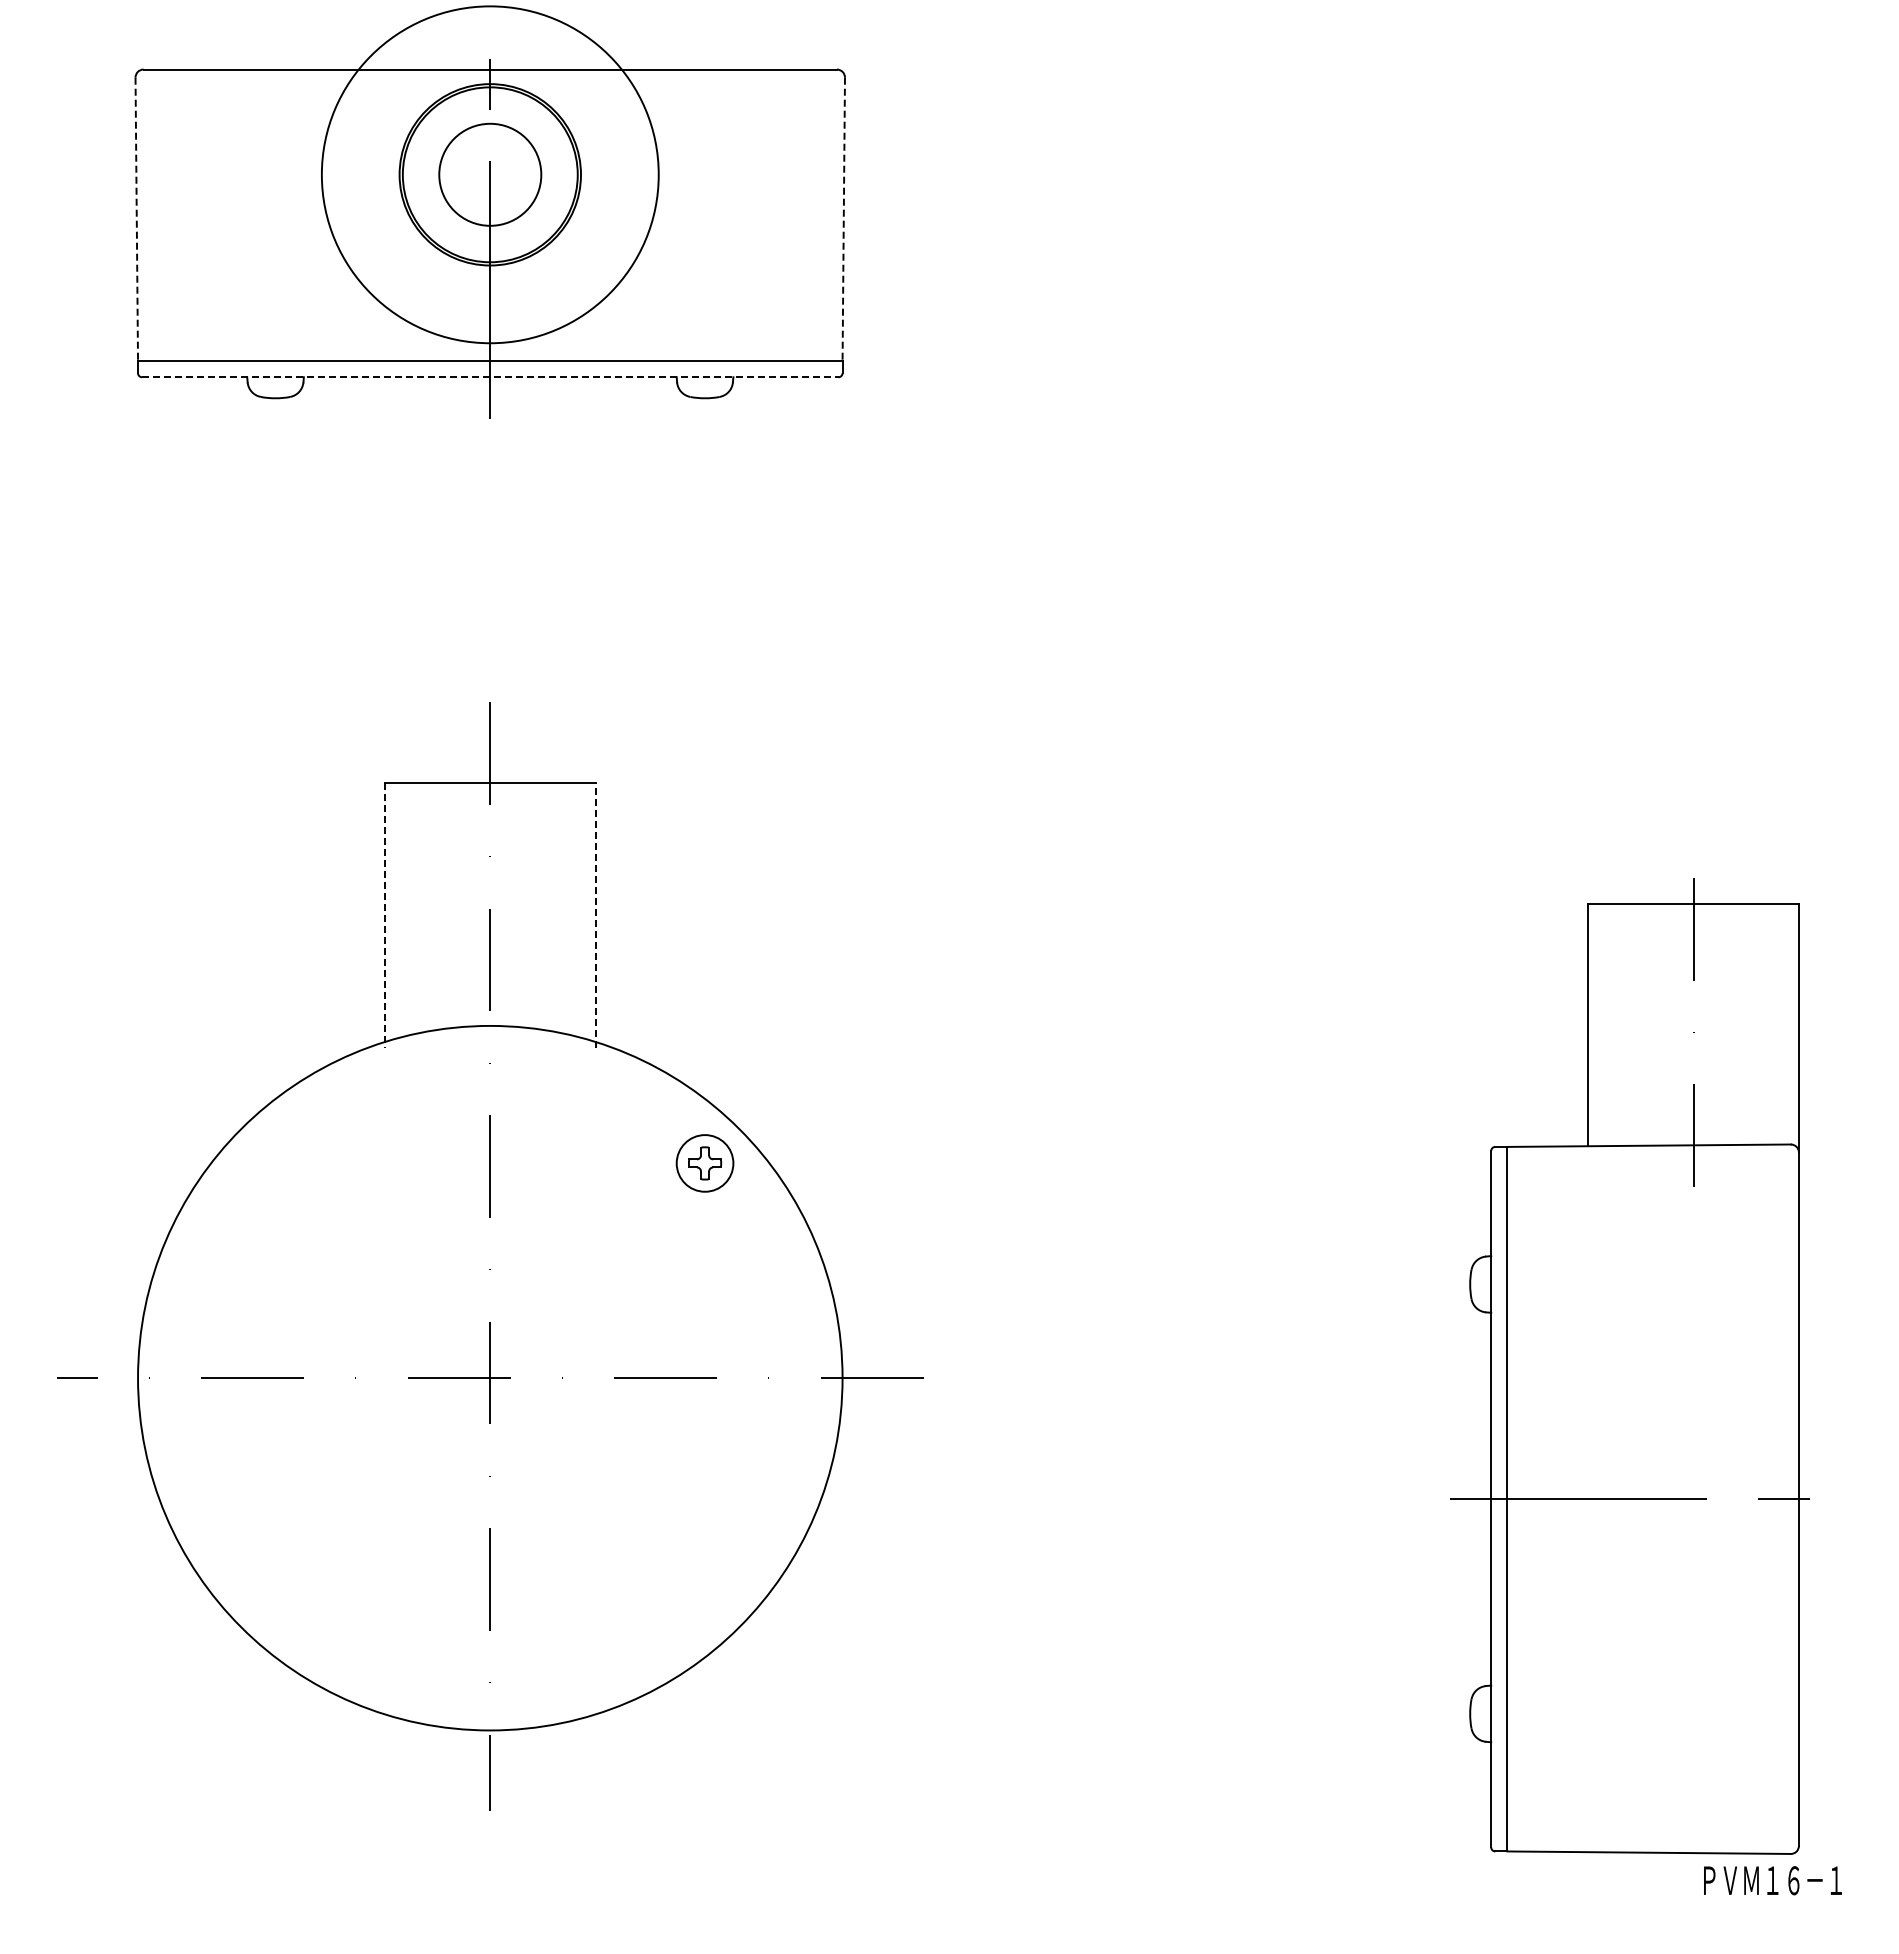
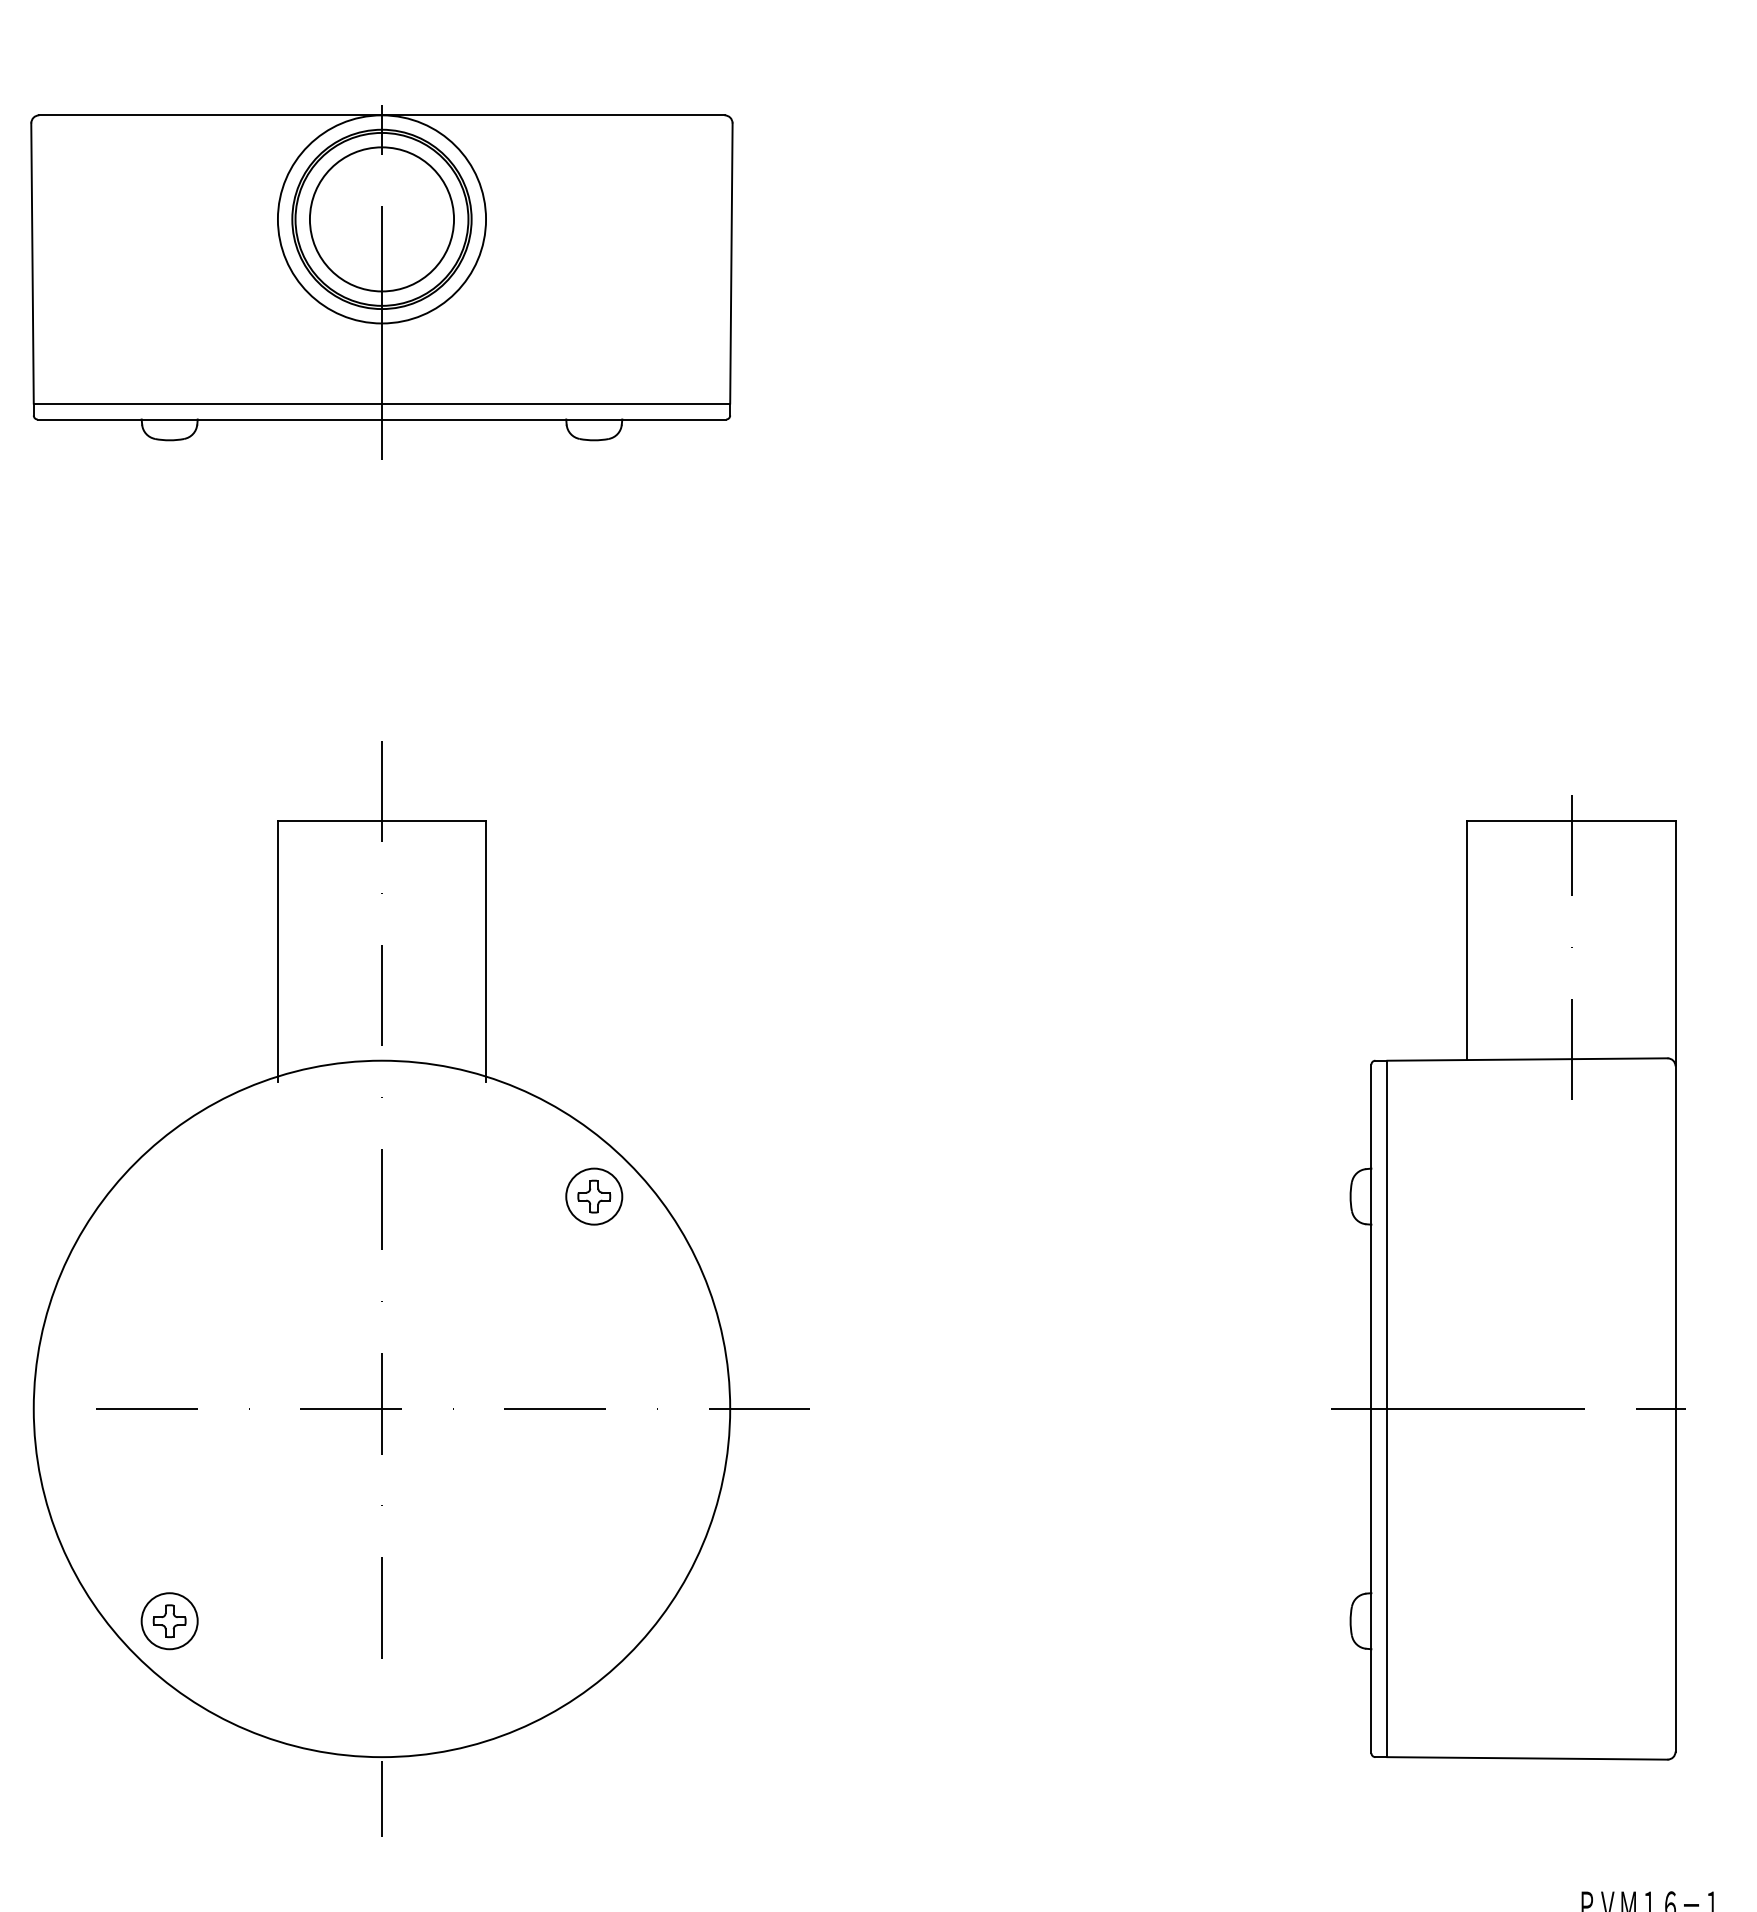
circle: (490, 174) -> (382, 219), size x0.62
circle: (490, 174) -> (382, 219), size x1.43
line: (136, 219) -> (32, 263), dashed -> solid
line: (843, 219) -> (731, 263), dashed -> solid
line: (490, 377) -> (382, 419), dashed -> solid
line: (595, 914) -> (485, 950), dashed -> solid
line: (385, 915) -> (278, 951), dashed -> solid
part: (1629, 1366) -> (1508, 1277), moved
part: (275, 1592) -> (169, 1620), added

